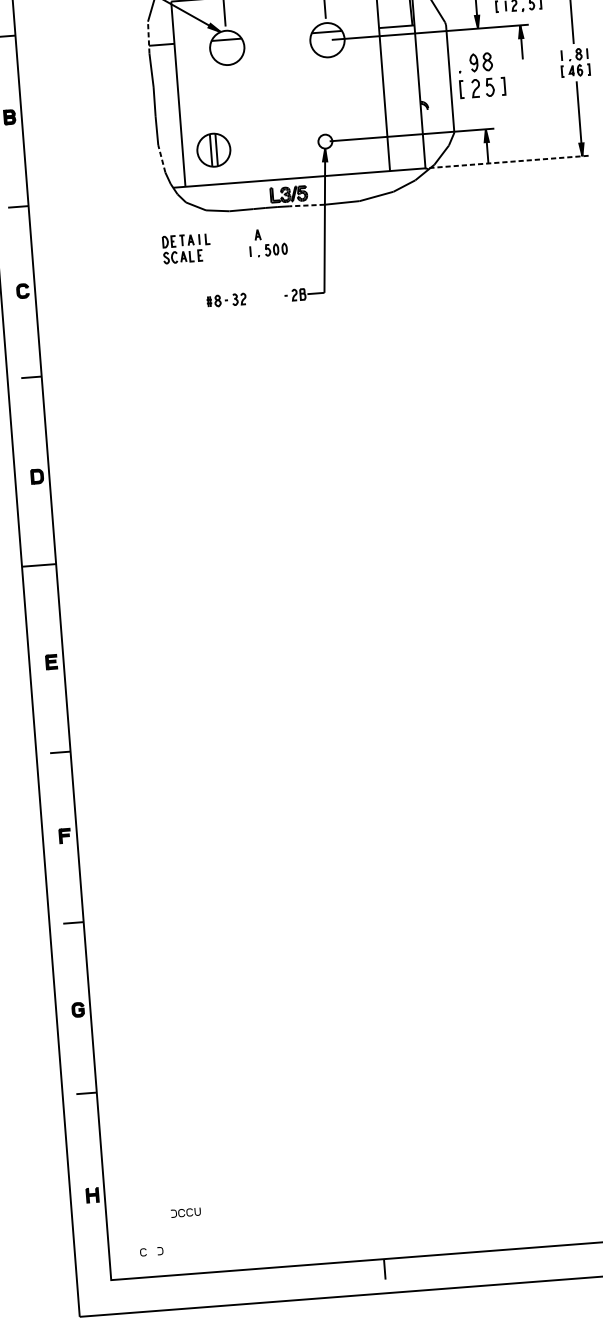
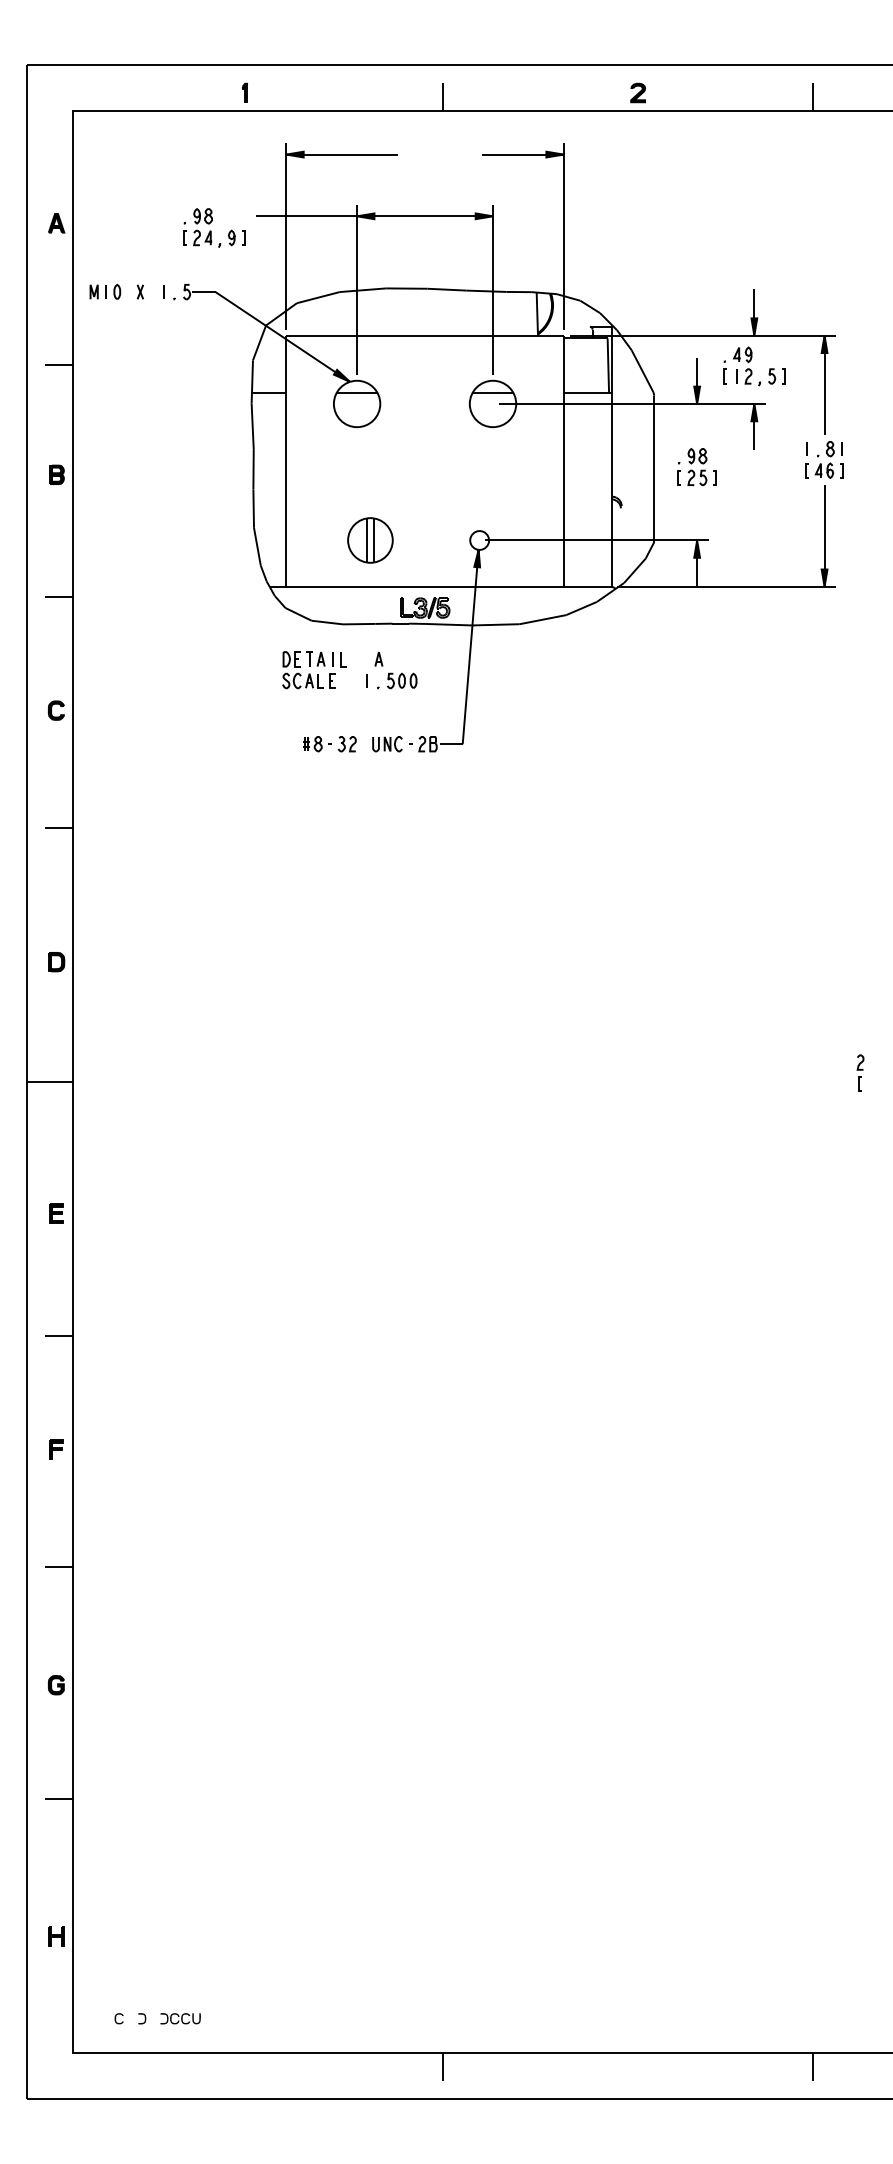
line: (148, 38) -> (252, 382), dashed -> solid
part: (481, 74) -> (696, 466), size x0.62
part: (213, 150) -> (370, 540), moved
line: (161, 158) -> (257, 546), dashed -> solid
line: (510, 161) -> (726, 586), dashed -> solid
line: (307, 205) -> (448, 624), dashed -> solid
part: (186, 248) -> (314, 670), moved
part: (269, 297) -> (387, 744), added
part: (185, 1212) -> (180, 2018), moved

